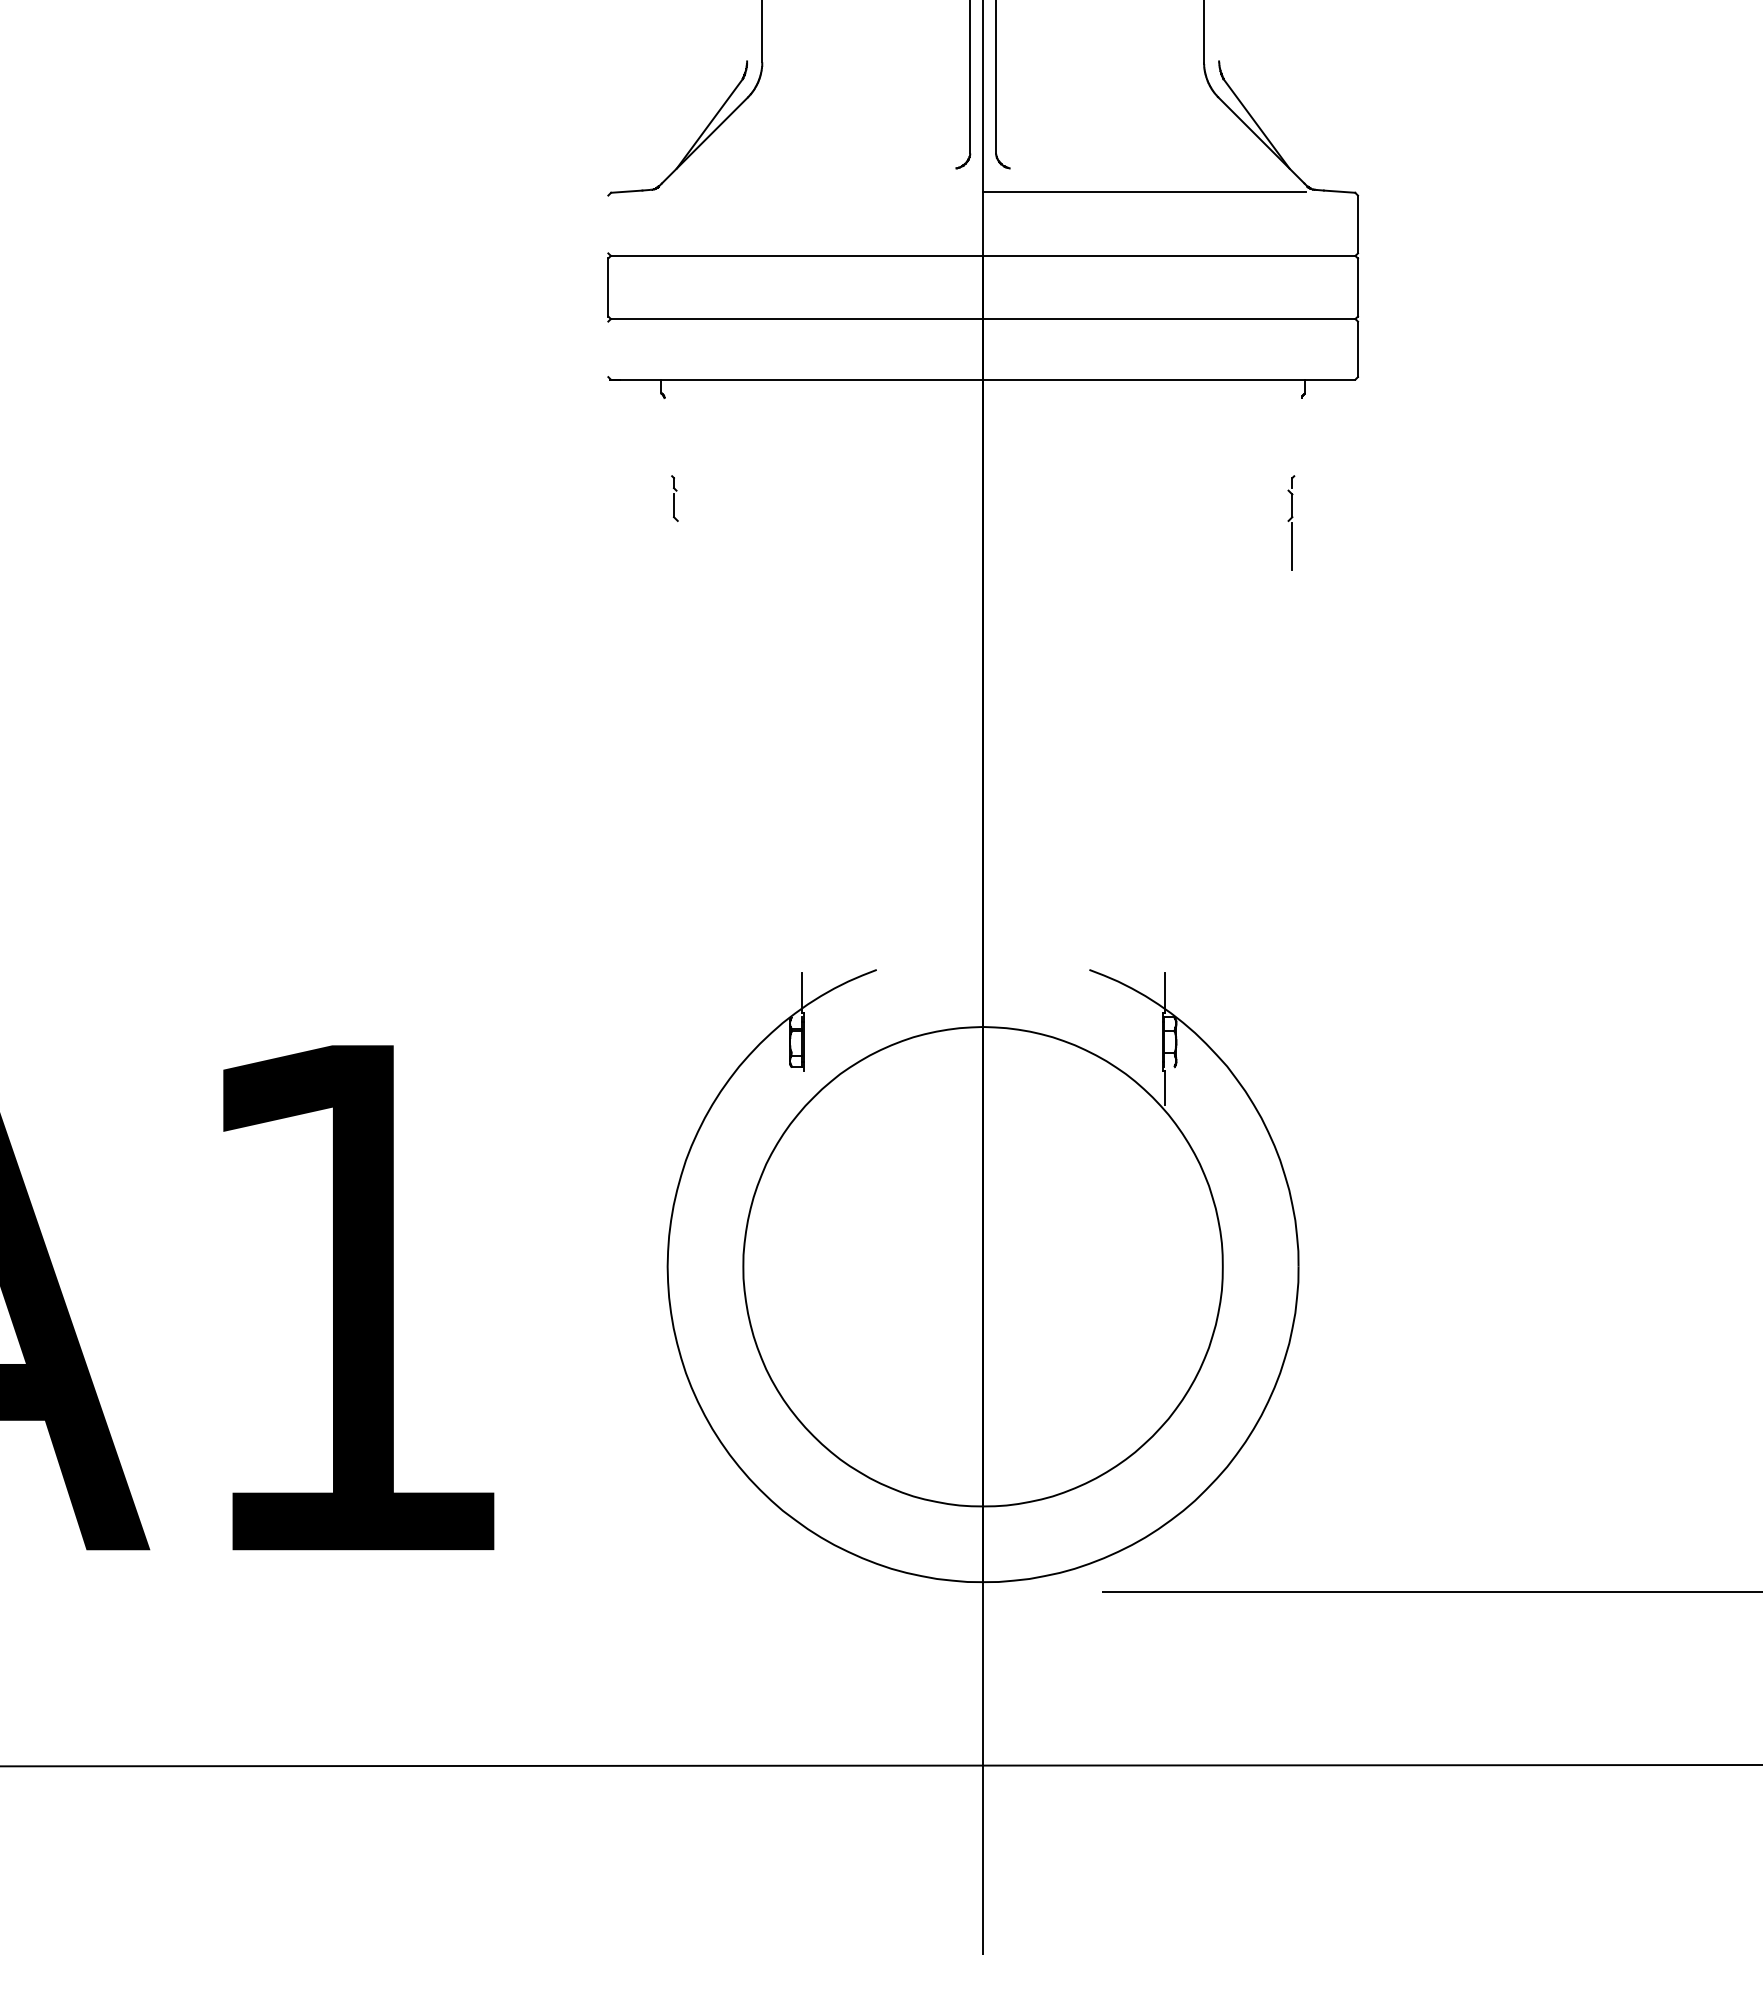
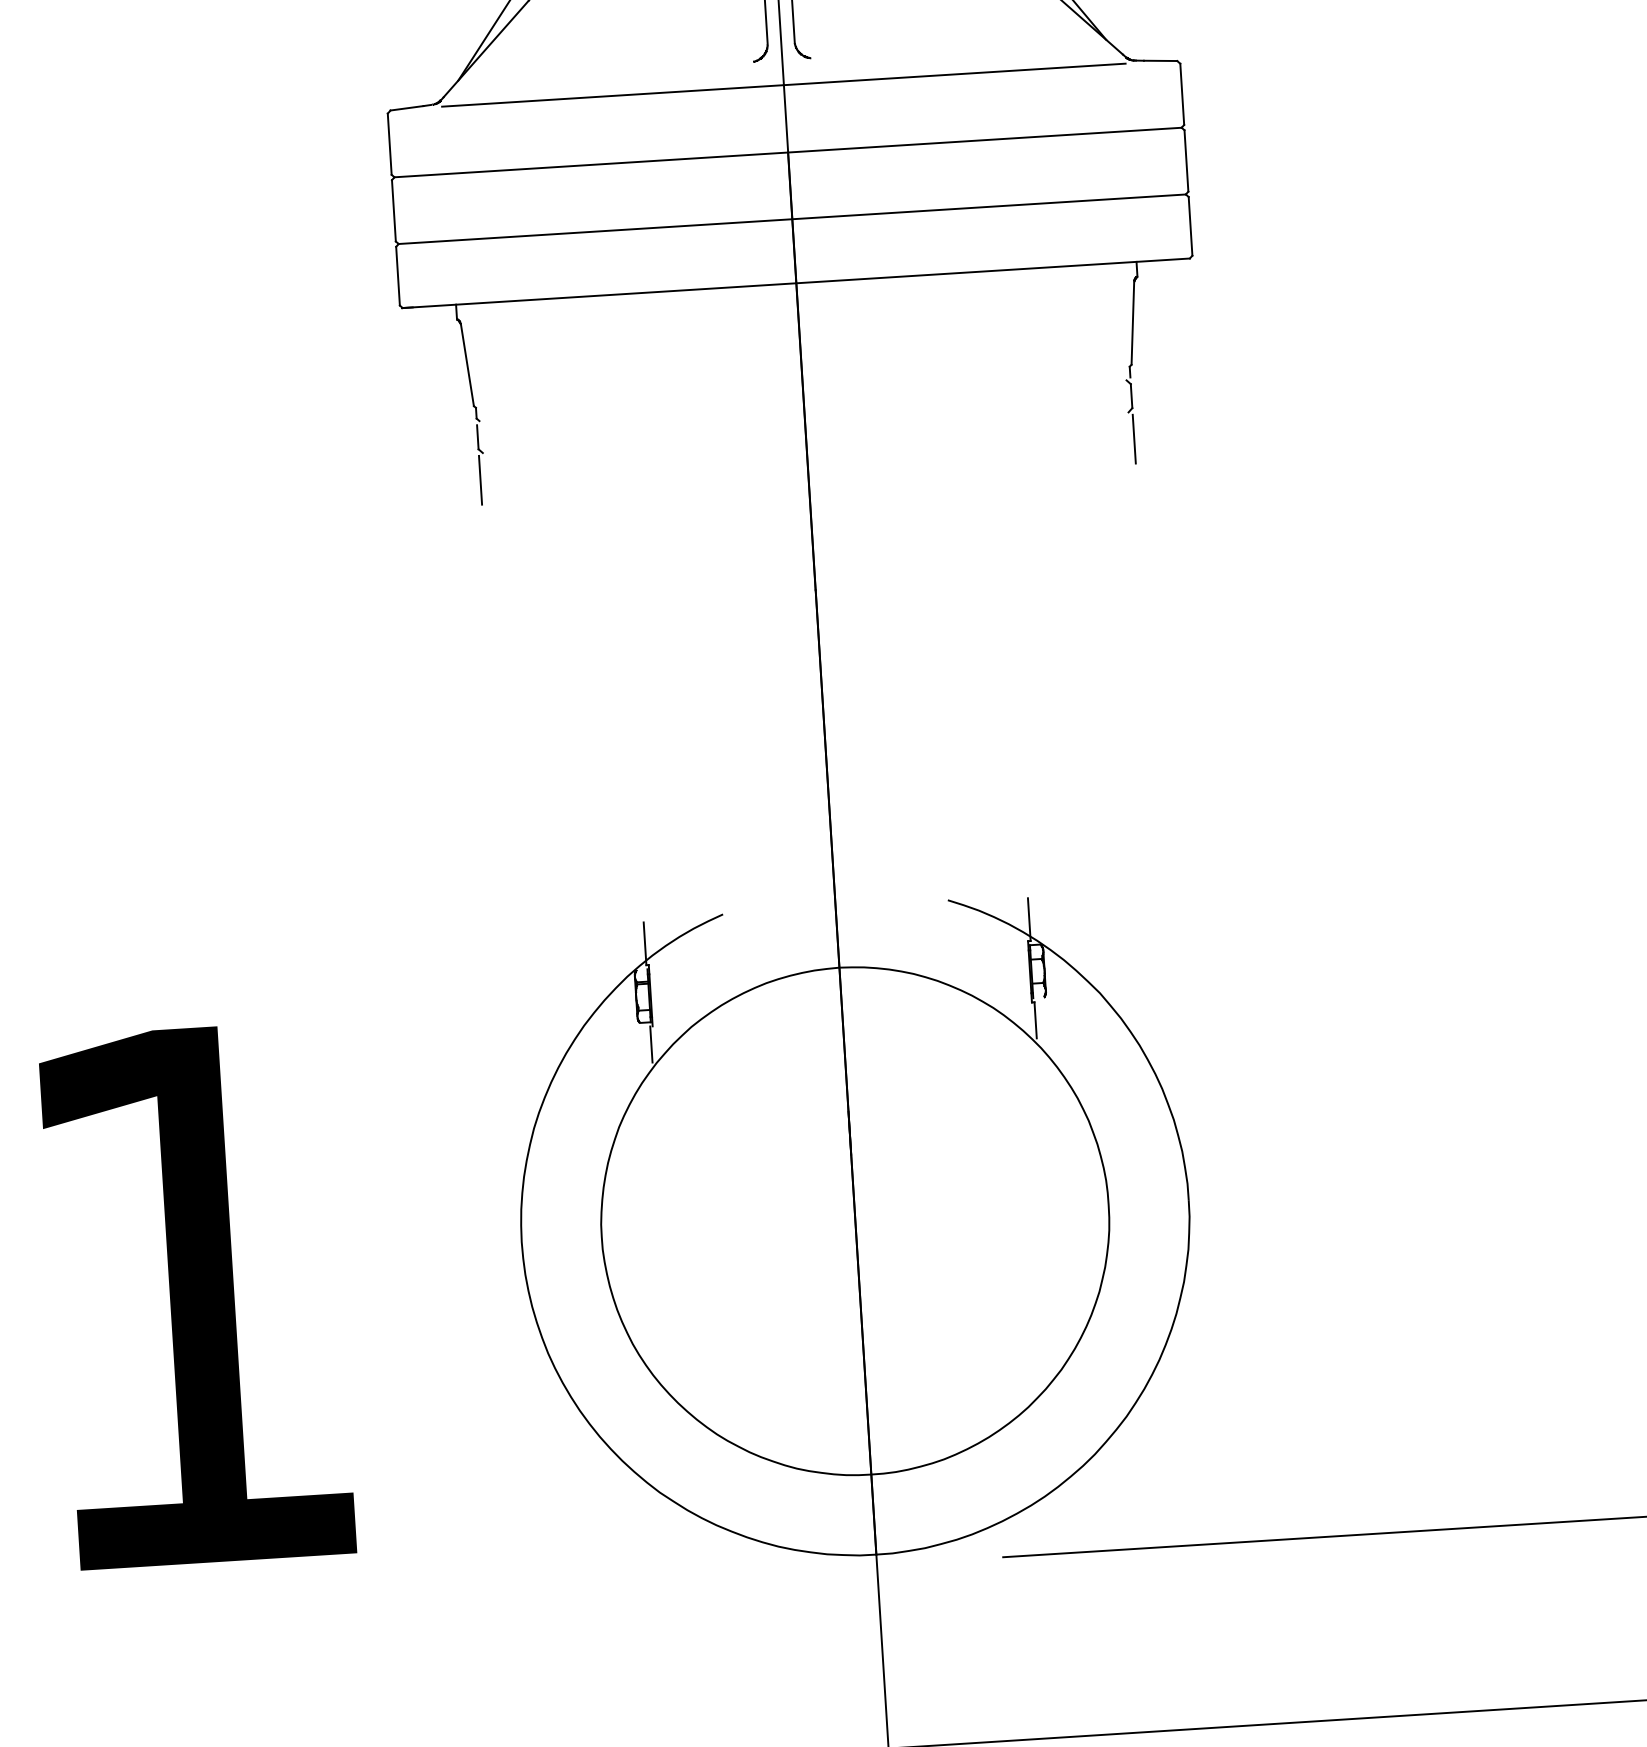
line: (821, 192) -> (612, 96), added
line: (608, 224) -> (389, 144), added
line: (608, 349) -> (398, 276), added
line: (668, 437) -> (467, 365), added
line: (1297, 437) -> (1132, 323), added
line: (673, 546) -> (480, 480), added
line: (801, 1088) -> (651, 1044), added

